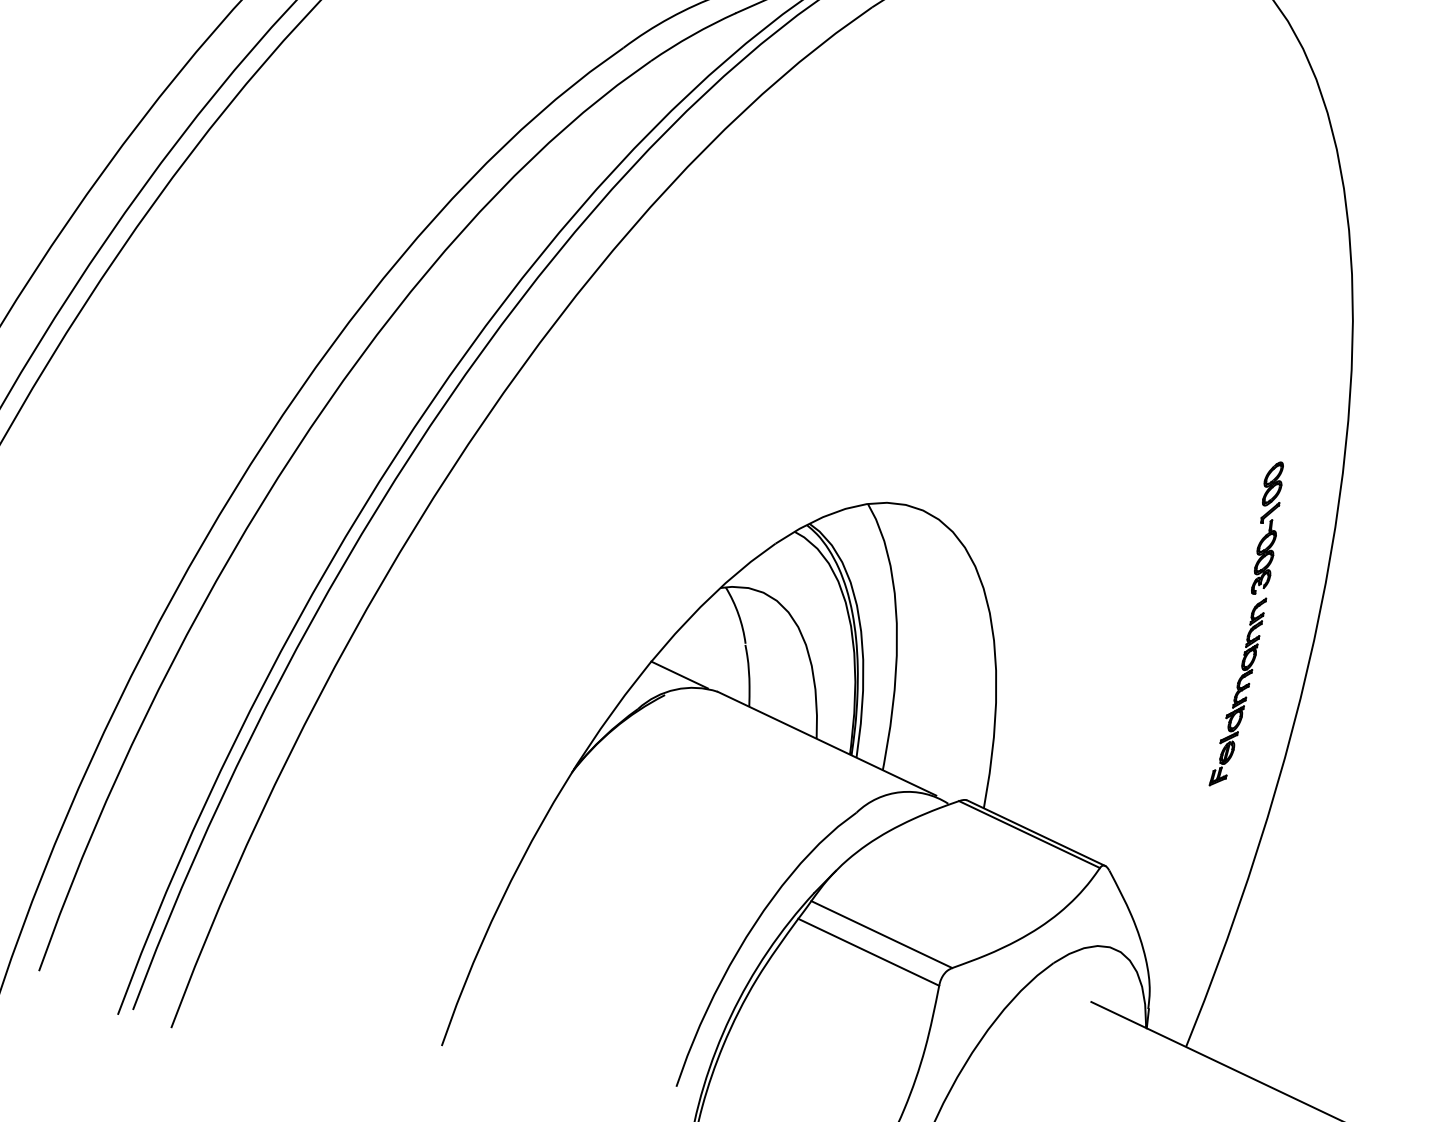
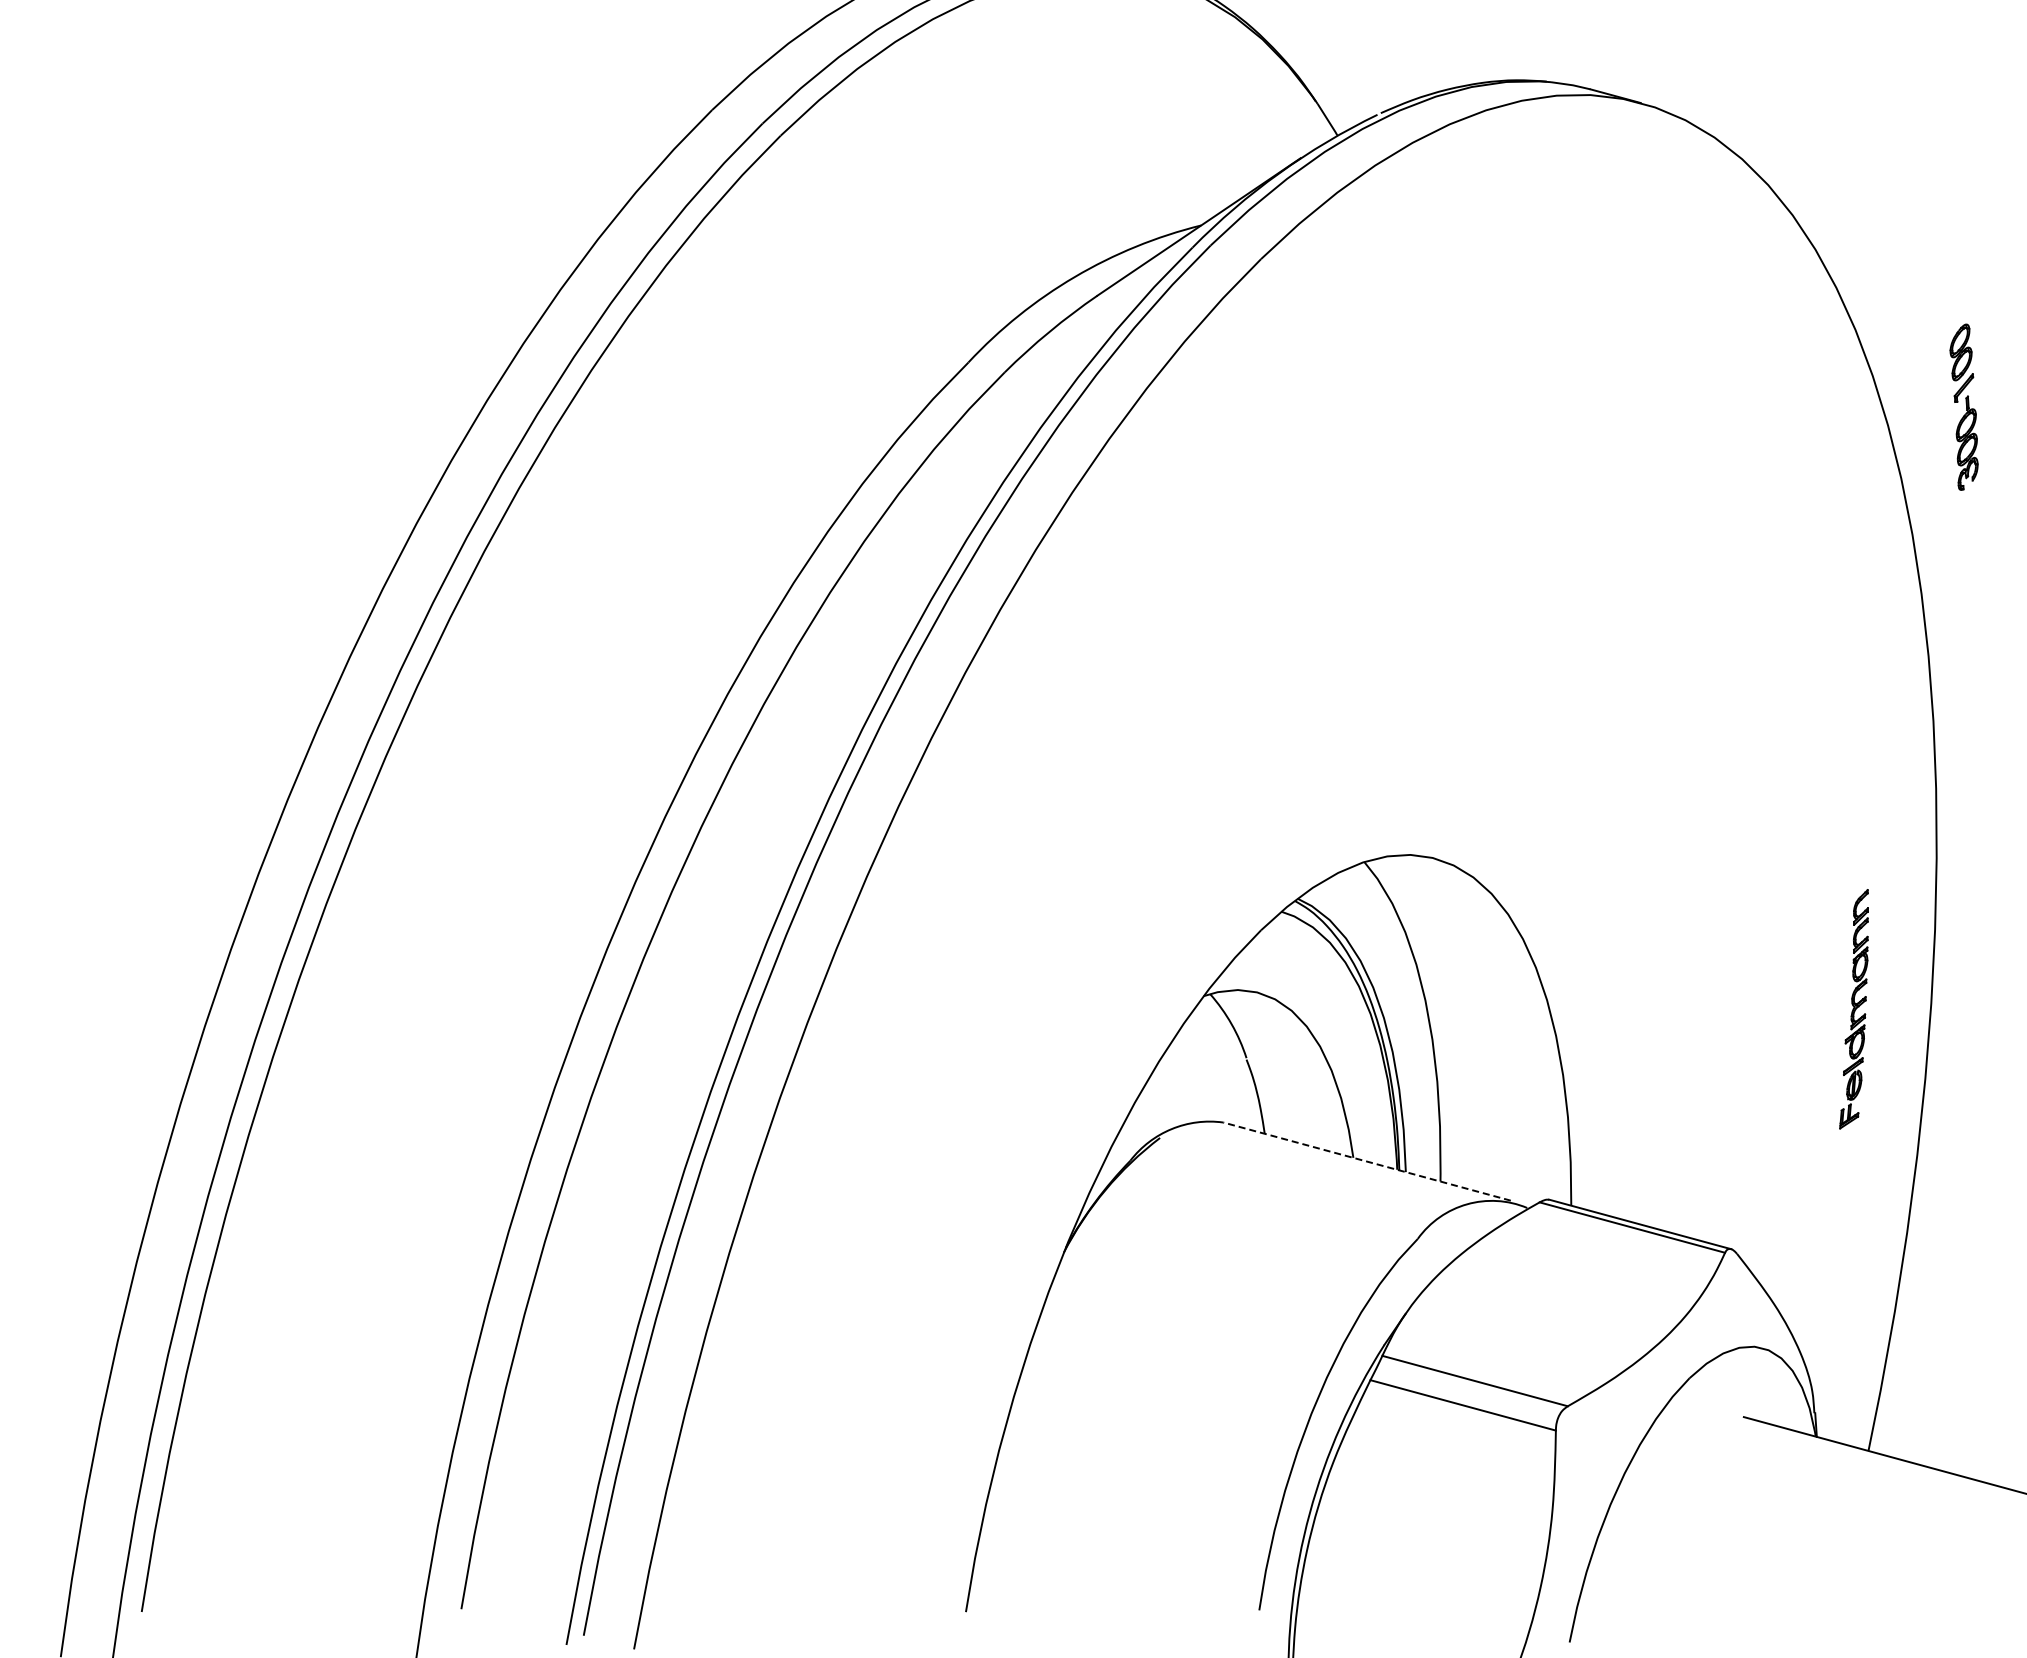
part: (1267, 527) -> (1963, 406), moved
line: (679, 675) -> (1173, 1110), removed
line: (827, 743) -> (1367, 1161), solid -> dashed

